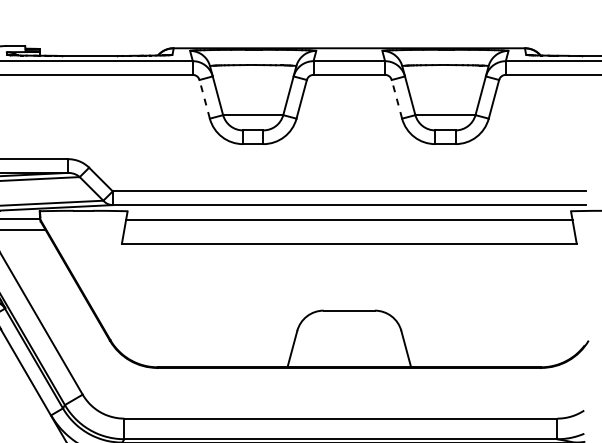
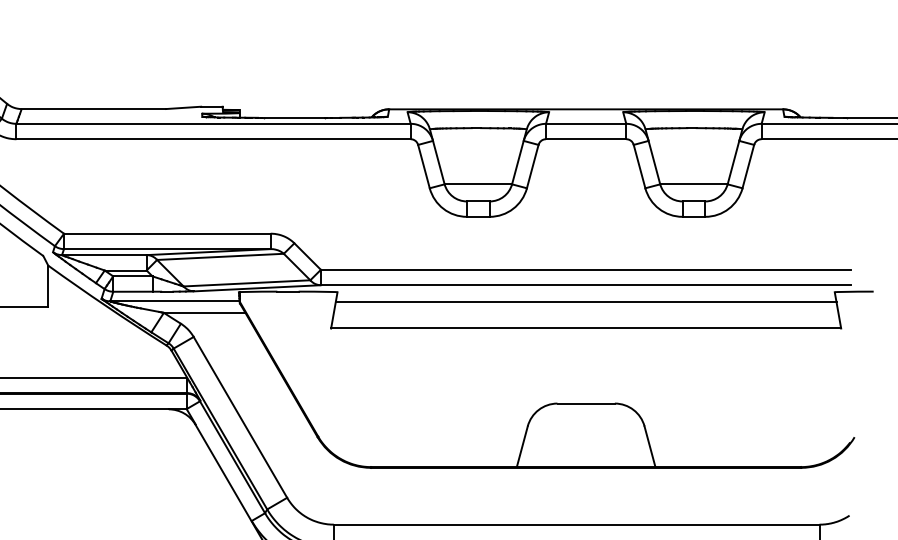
line: (204, 99) -> (423, 166), dashed -> solid
line: (396, 99) -> (639, 166), dashed -> solid

